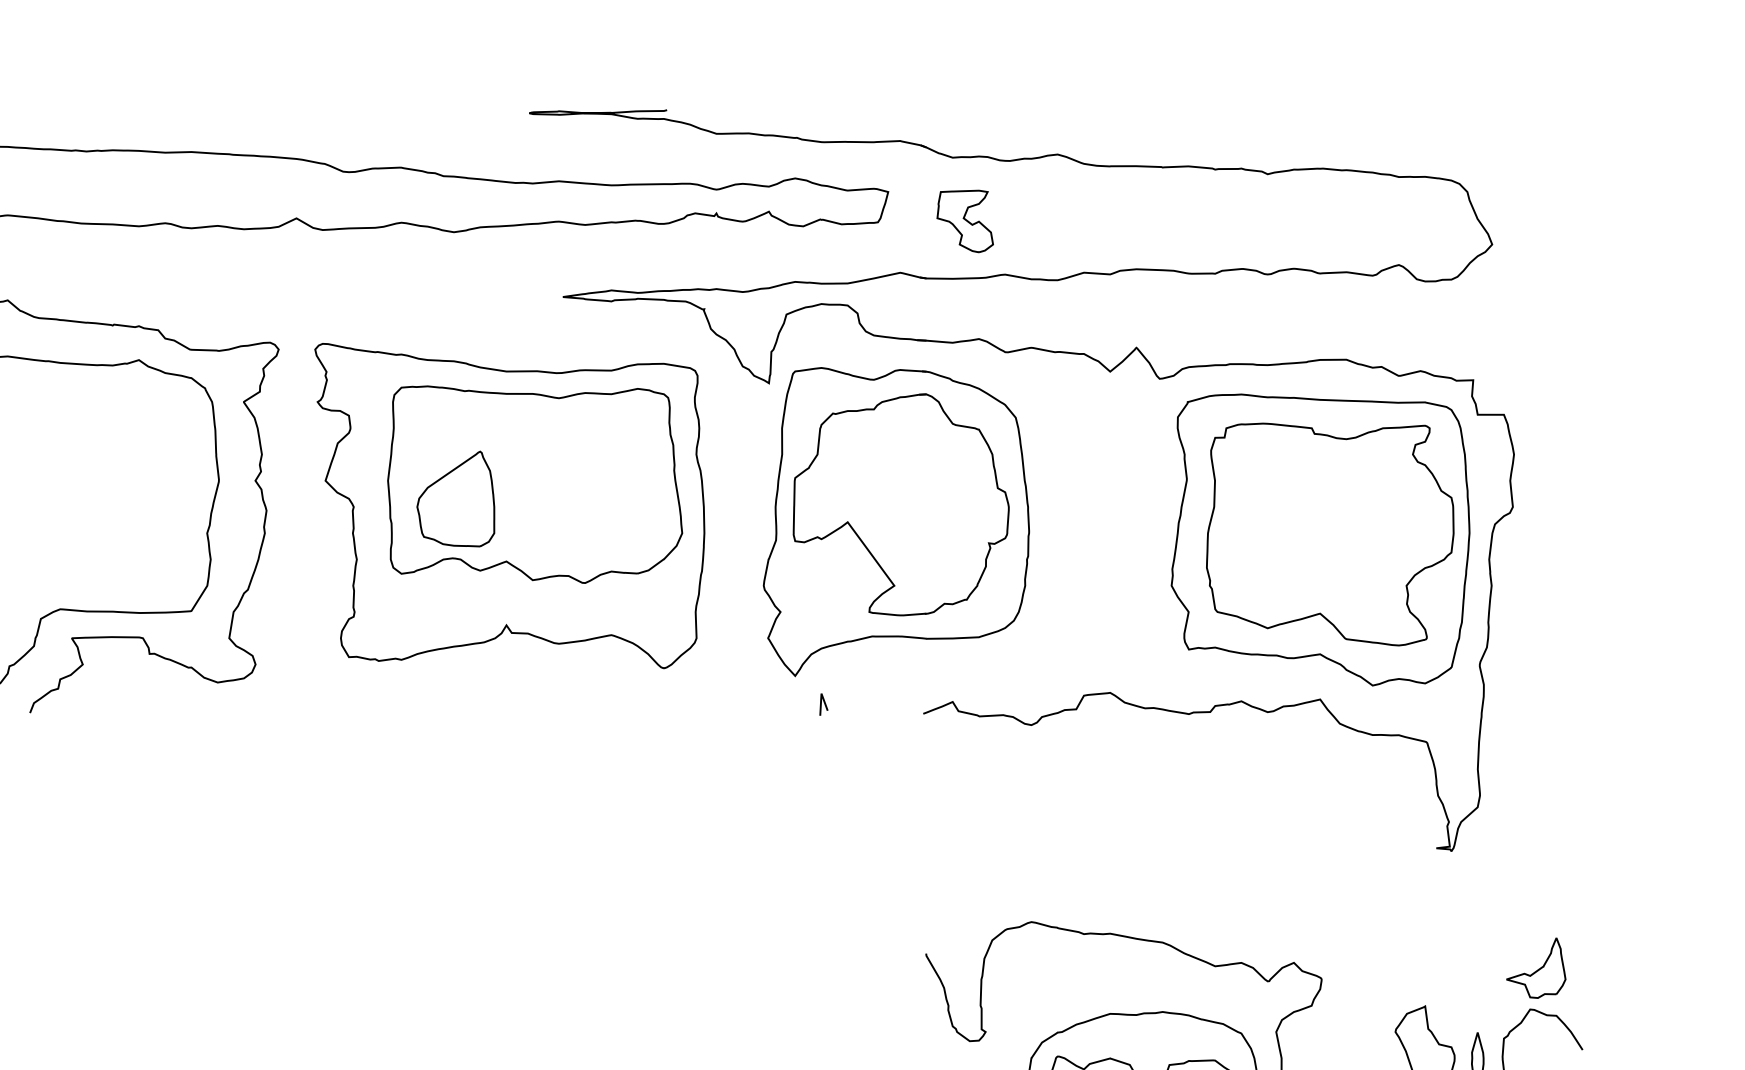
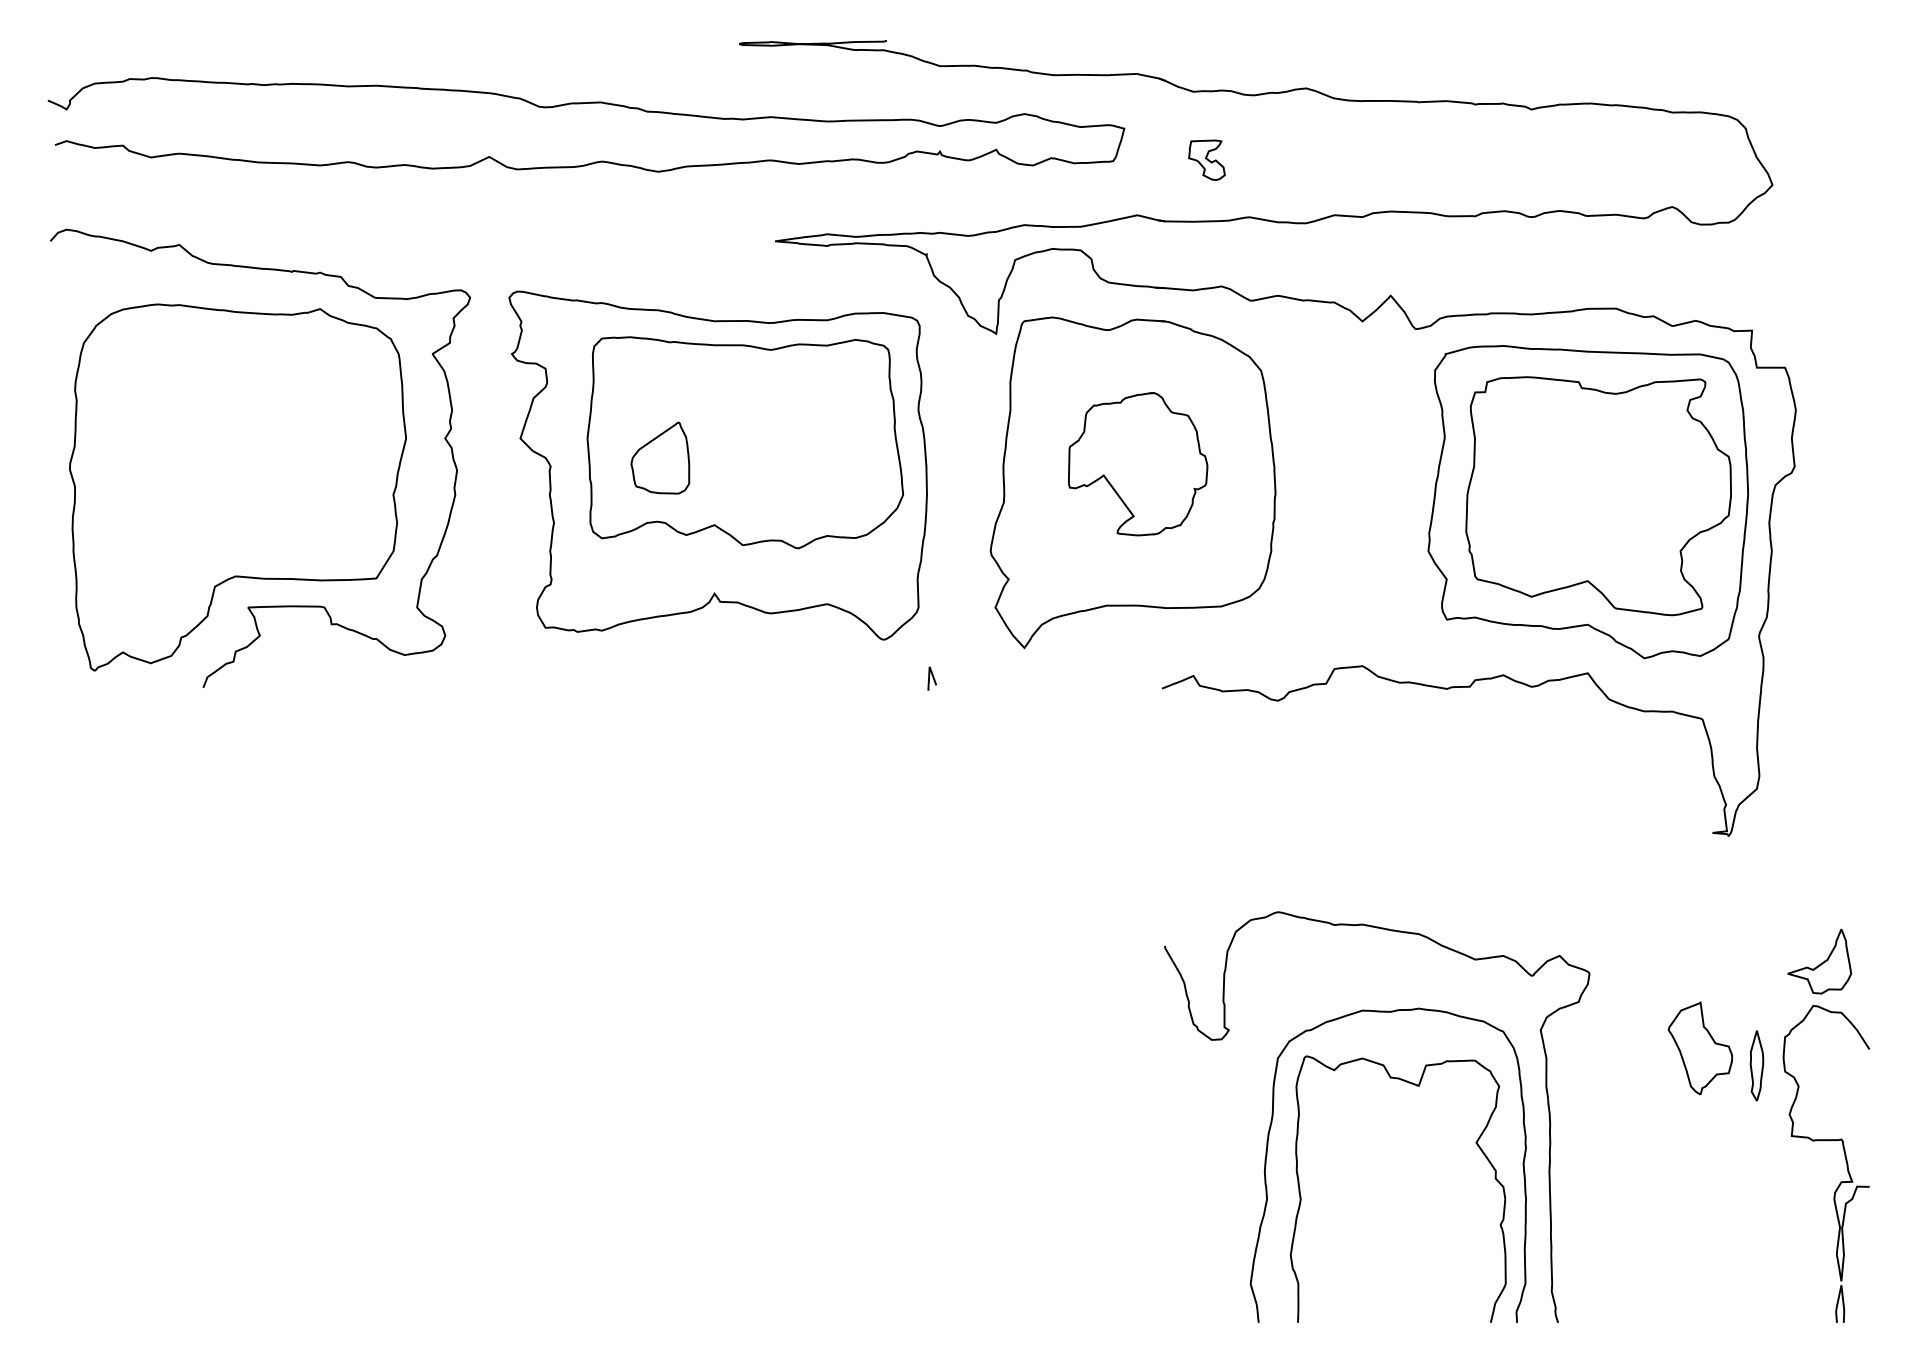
part: (964, 221) -> (1206, 160), size x0.6
part: (456, 498) -> (660, 457), size x0.7
part: (900, 504) -> (1137, 463), size x0.6
line: (824, 704) -> (932, 678), moved

